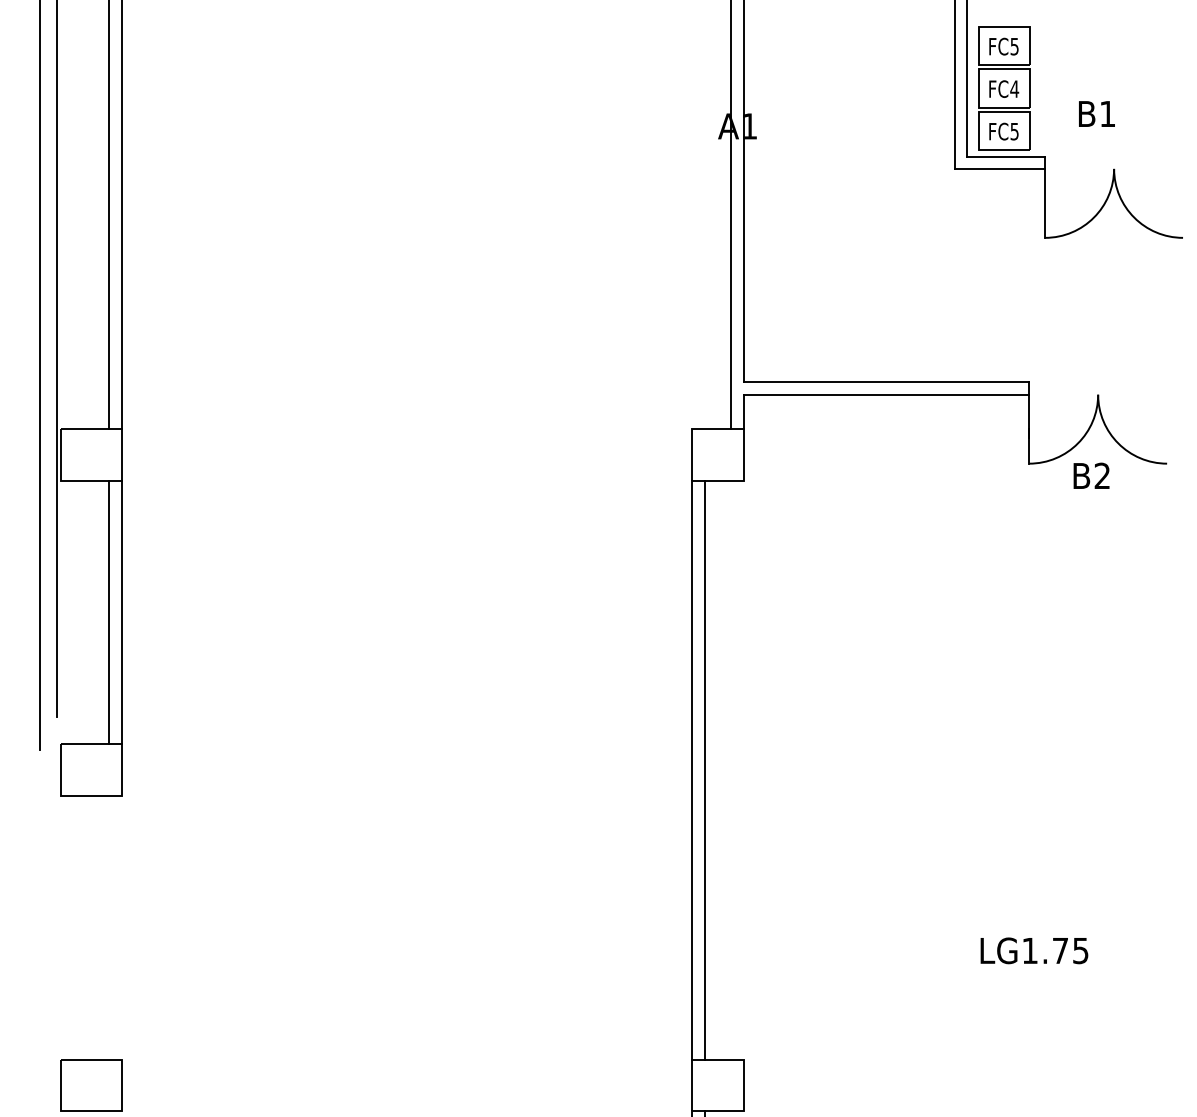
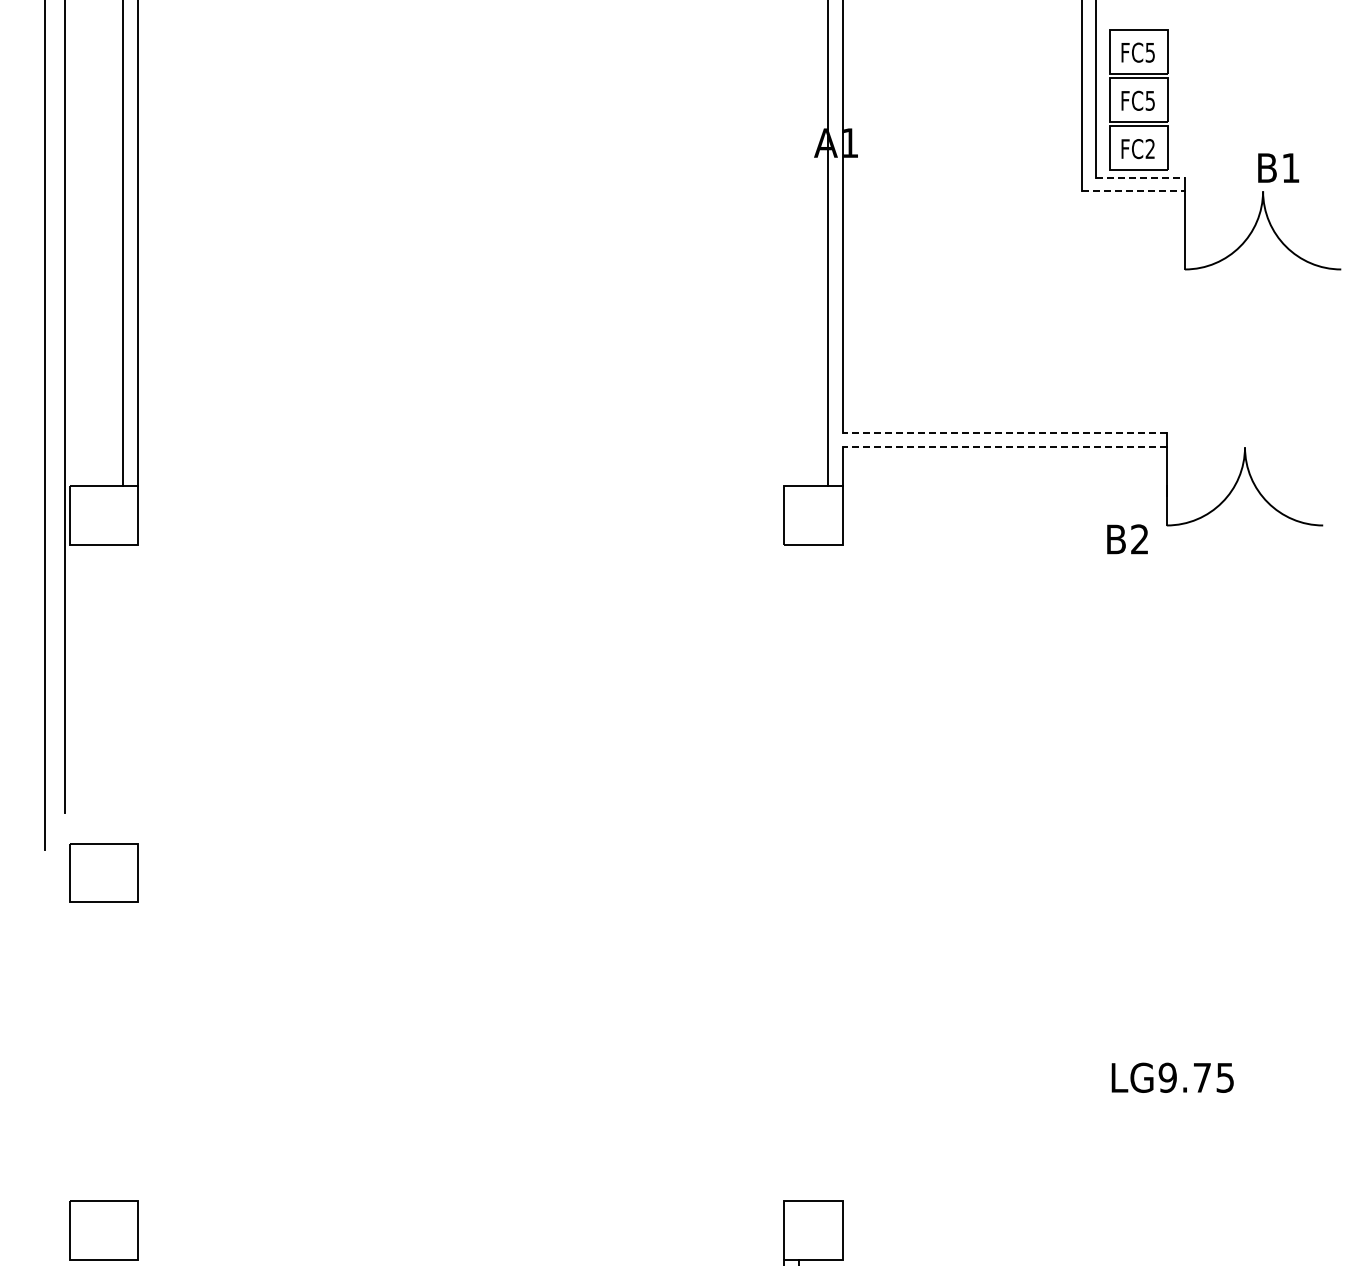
text: (1014, 88) -> (1150, 100), FC4 -> FC5
text: (1096, 113) -> (1278, 167), moved
text: (1013, 132) -> (1149, 149), FC5 -> FC2
line: (1005, 156) -> (1140, 177), solid -> dashed
line: (1000, 169) -> (1134, 191), solid -> dashed
line: (886, 381) -> (1004, 432), solid -> dashed
line: (886, 394) -> (1004, 447), solid -> dashed
text: (1091, 476) -> (1127, 539), moved
line: (108, 612) -> (123, 694), removed
line: (121, 612) -> (137, 694), removed
line: (691, 770) -> (784, 873), removed
line: (704, 770) -> (798, 873), removed
text: (1029, 950) -> (1167, 1077), LG1.75 -> LG9.75

